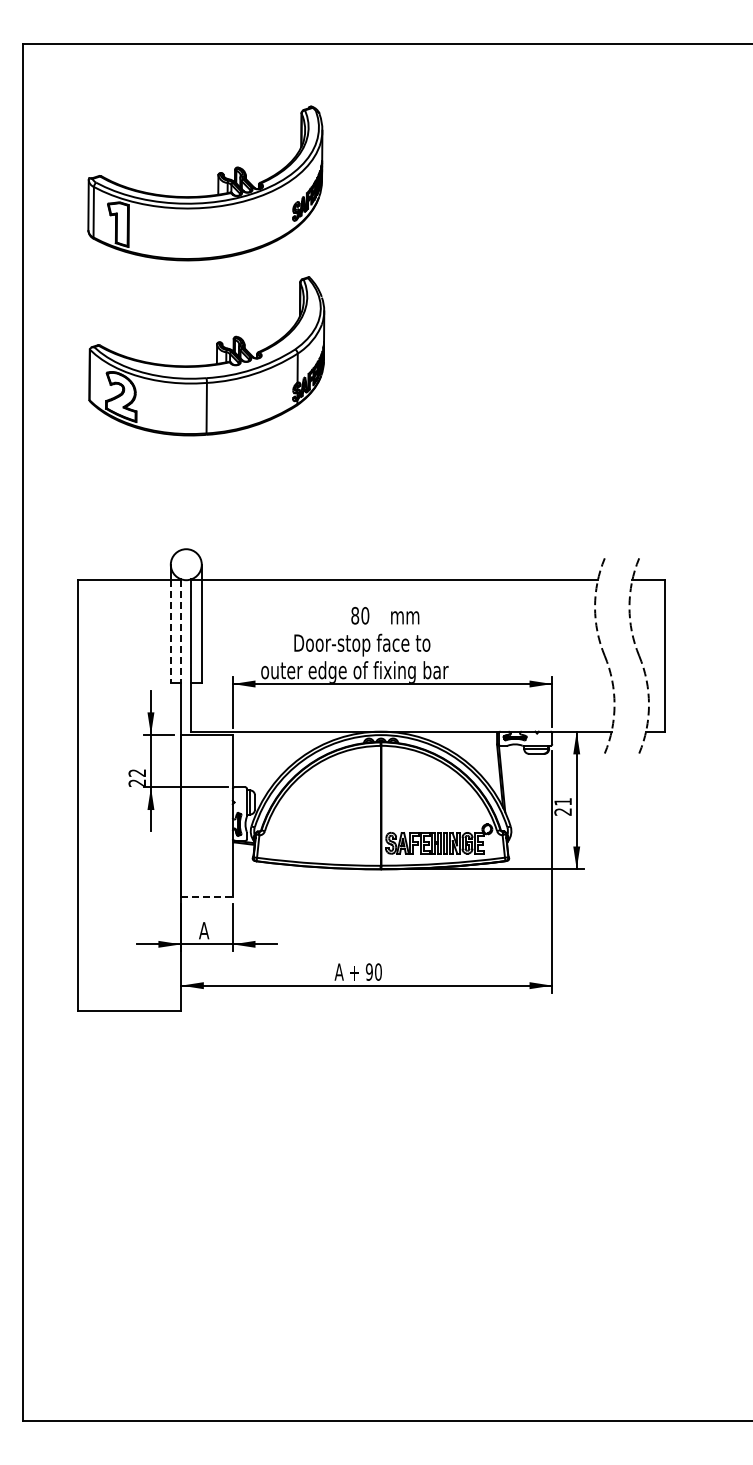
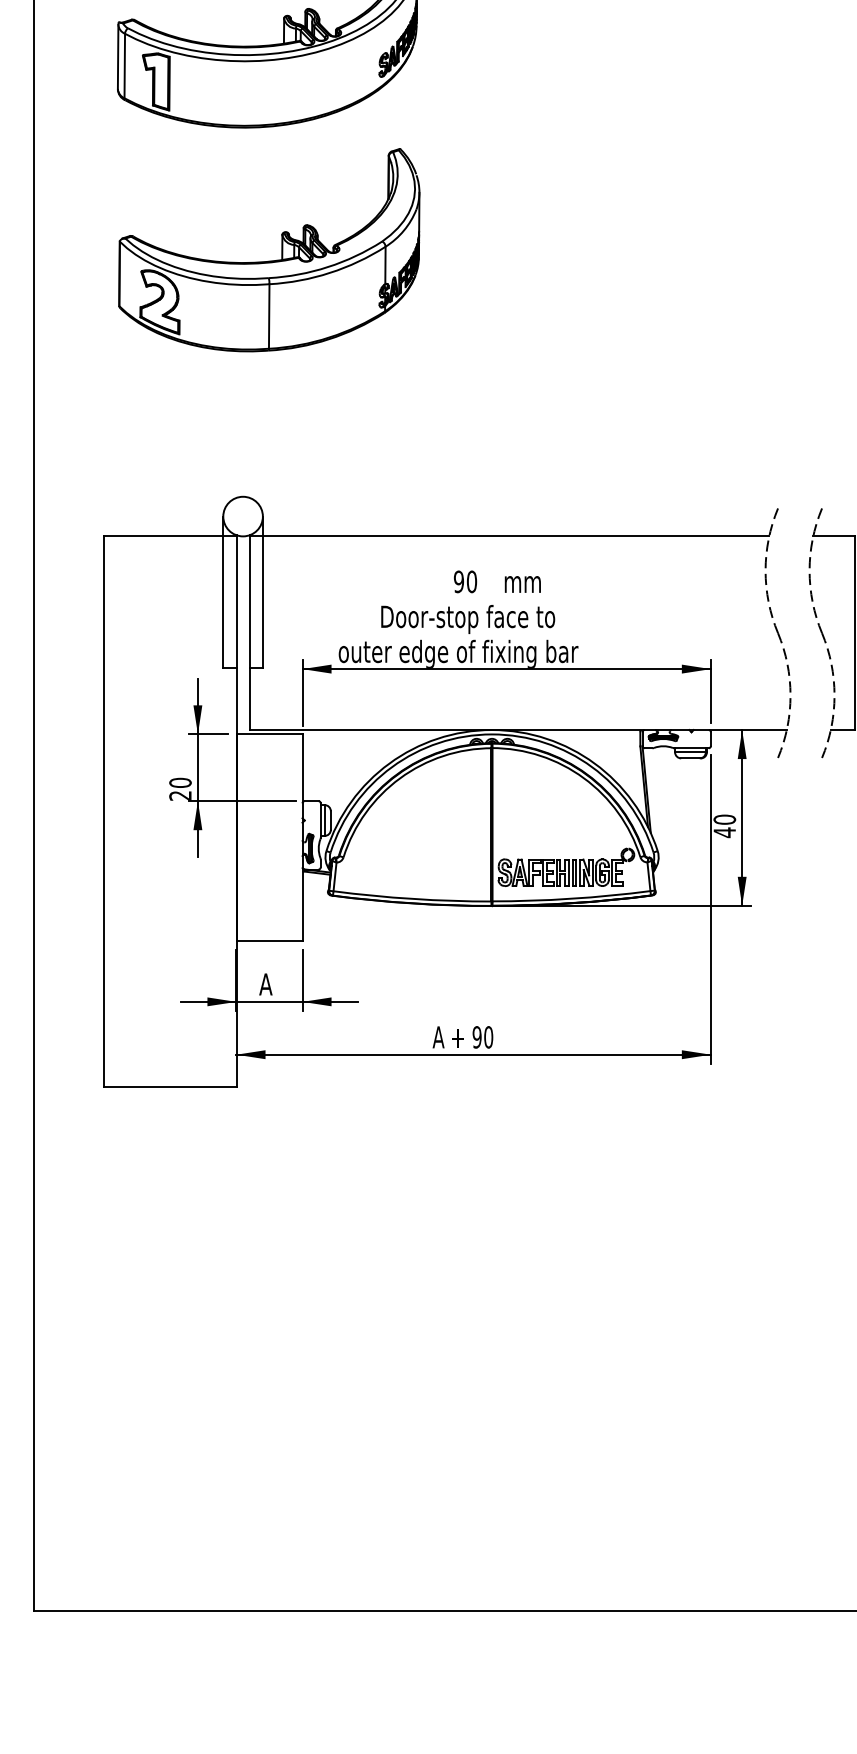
text: (355, 615) -> (459, 581), 80 -> 90
line: (170, 631) -> (222, 601), dashed -> solid
line: (181, 631) -> (236, 601), dashed -> solid
text: (137, 772) -> (180, 782), 22 -> 20
text: (562, 806) -> (723, 825), 21 -> 40
line: (206, 896) -> (268, 940), dashed -> solid

